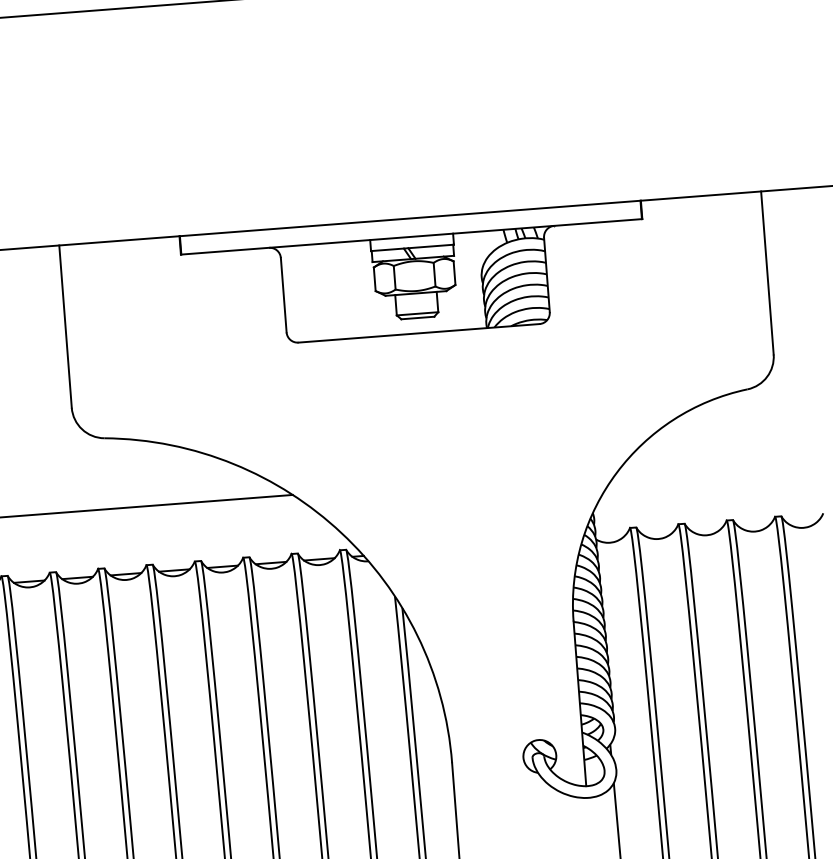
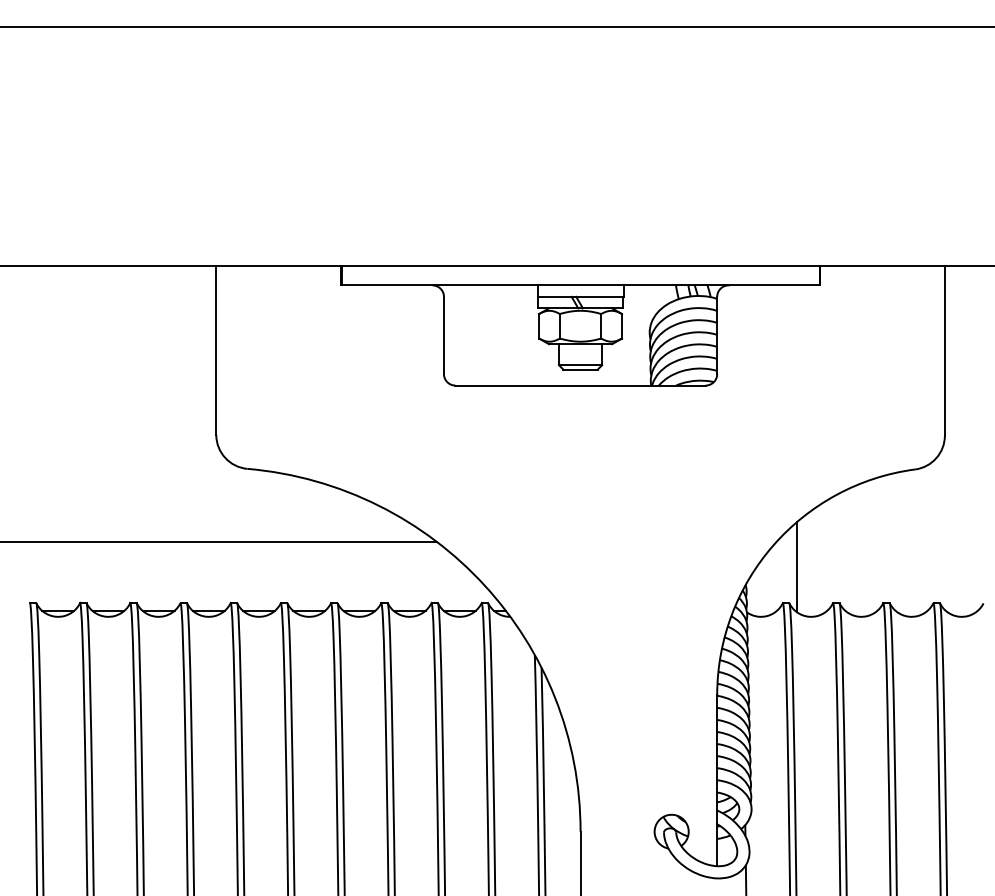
line: (640, 492) -> (796, 567), added

